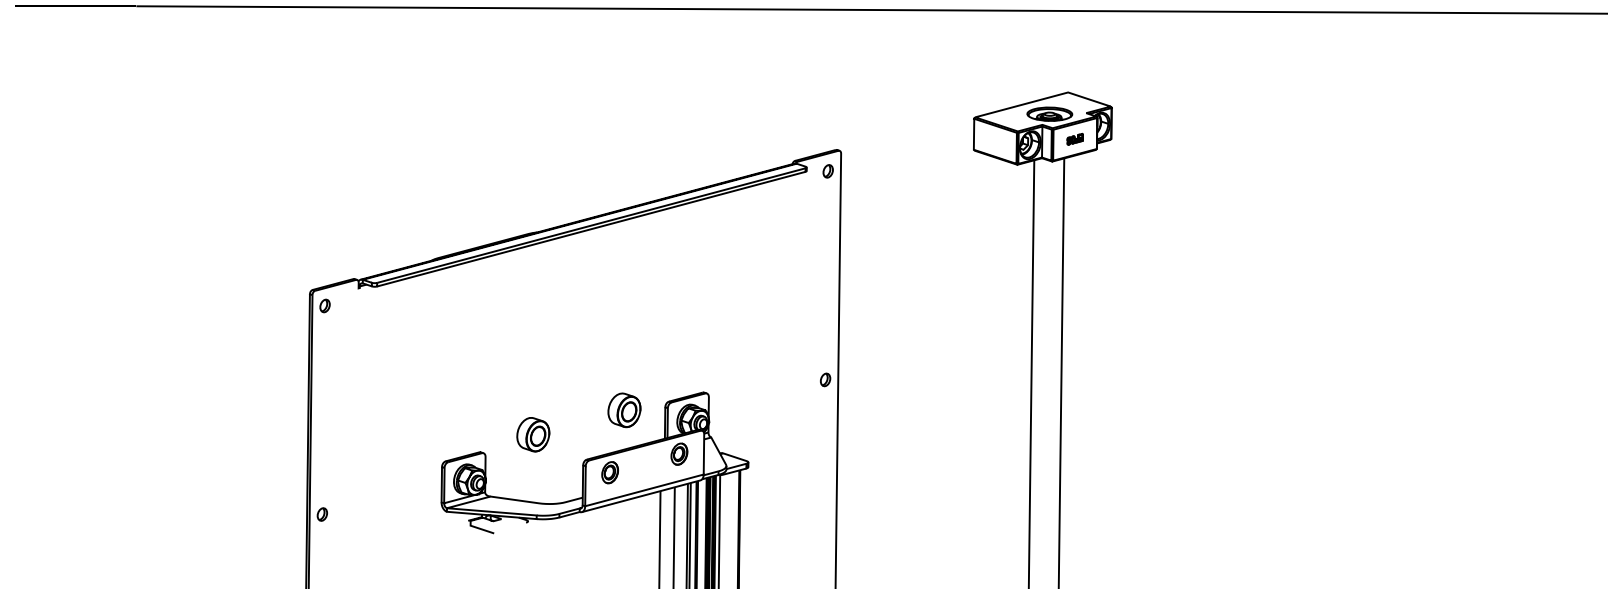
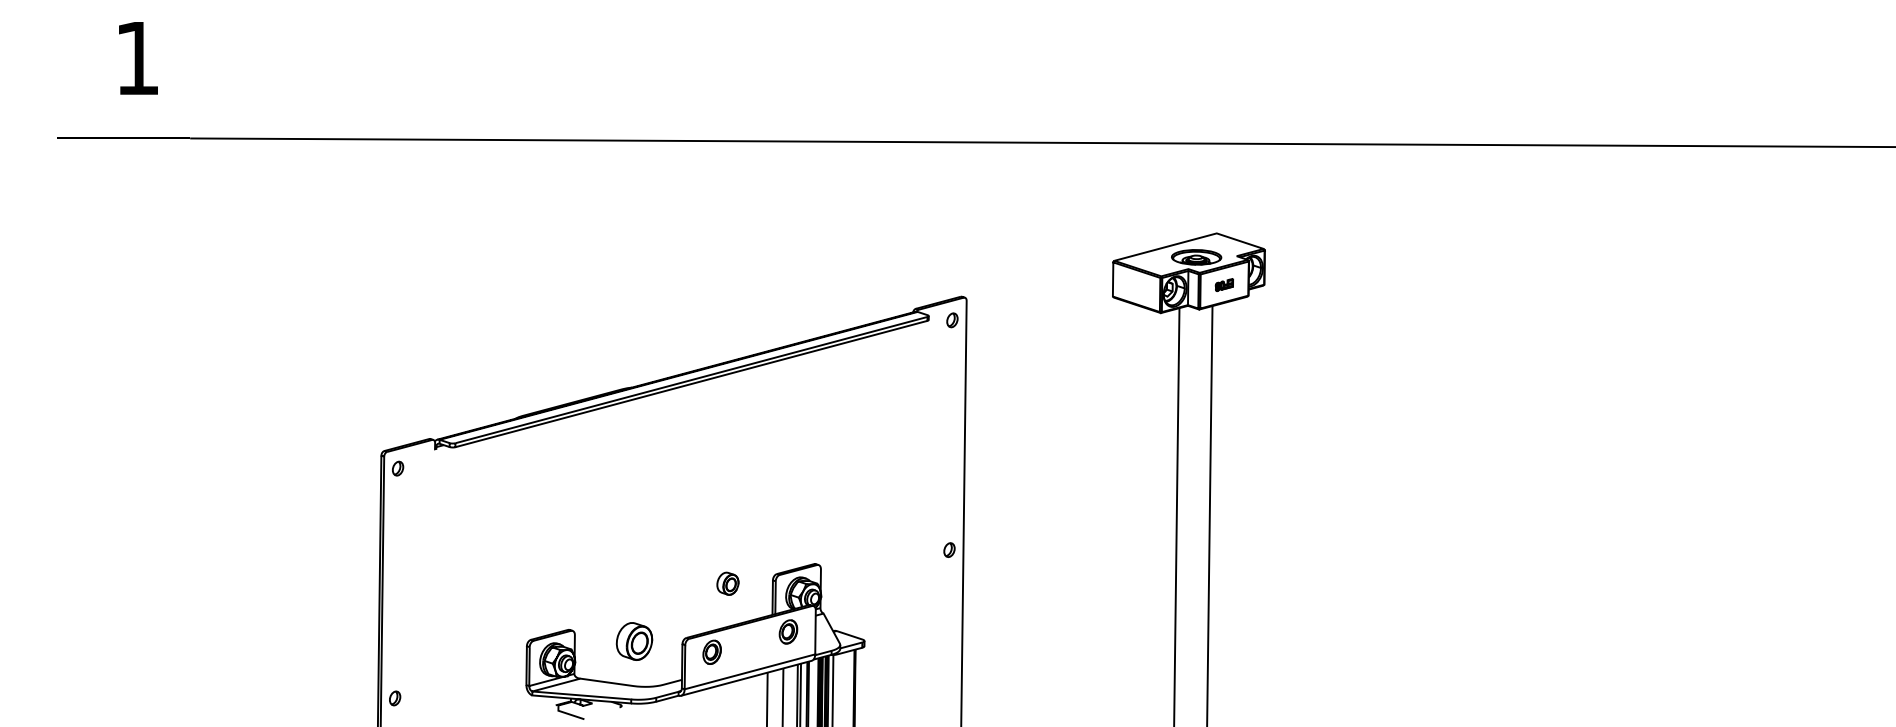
part: (624, 410) -> (727, 583), size x0.6
part: (533, 434) -> (634, 641), moved

